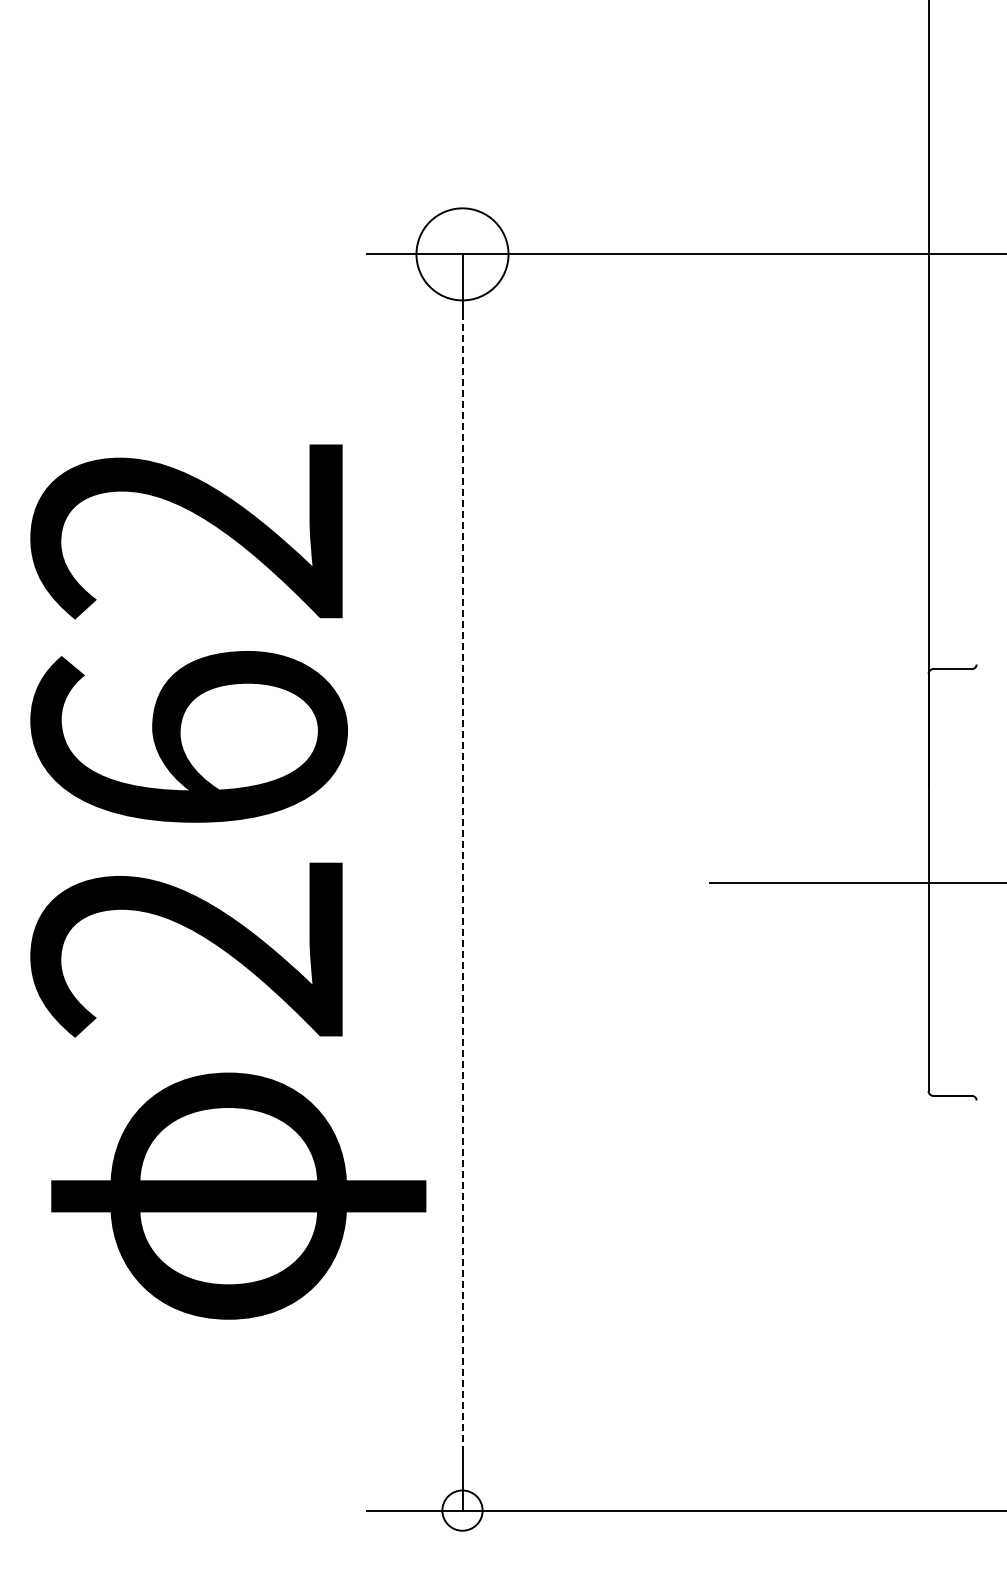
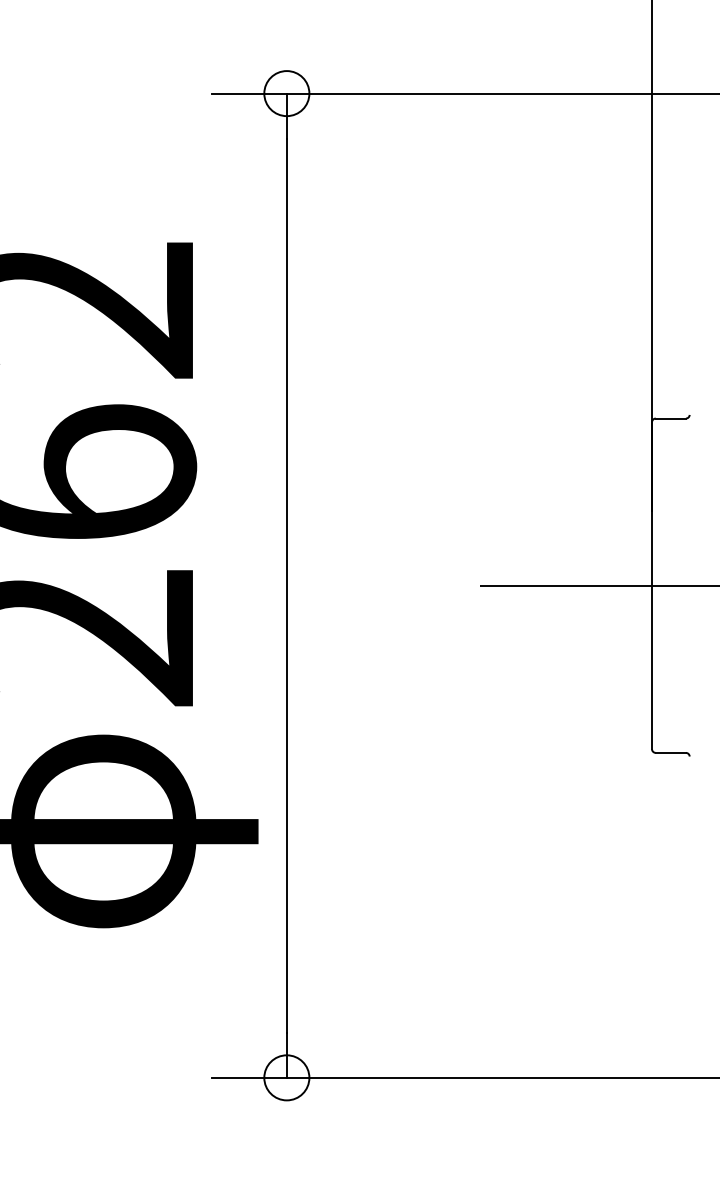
circle: (462, 254) -> (286, 93), size x0.62
line: (462, 882) -> (286, 585), dashed -> solid
circle: (462, 1510) -> (286, 1077), size x1.43

